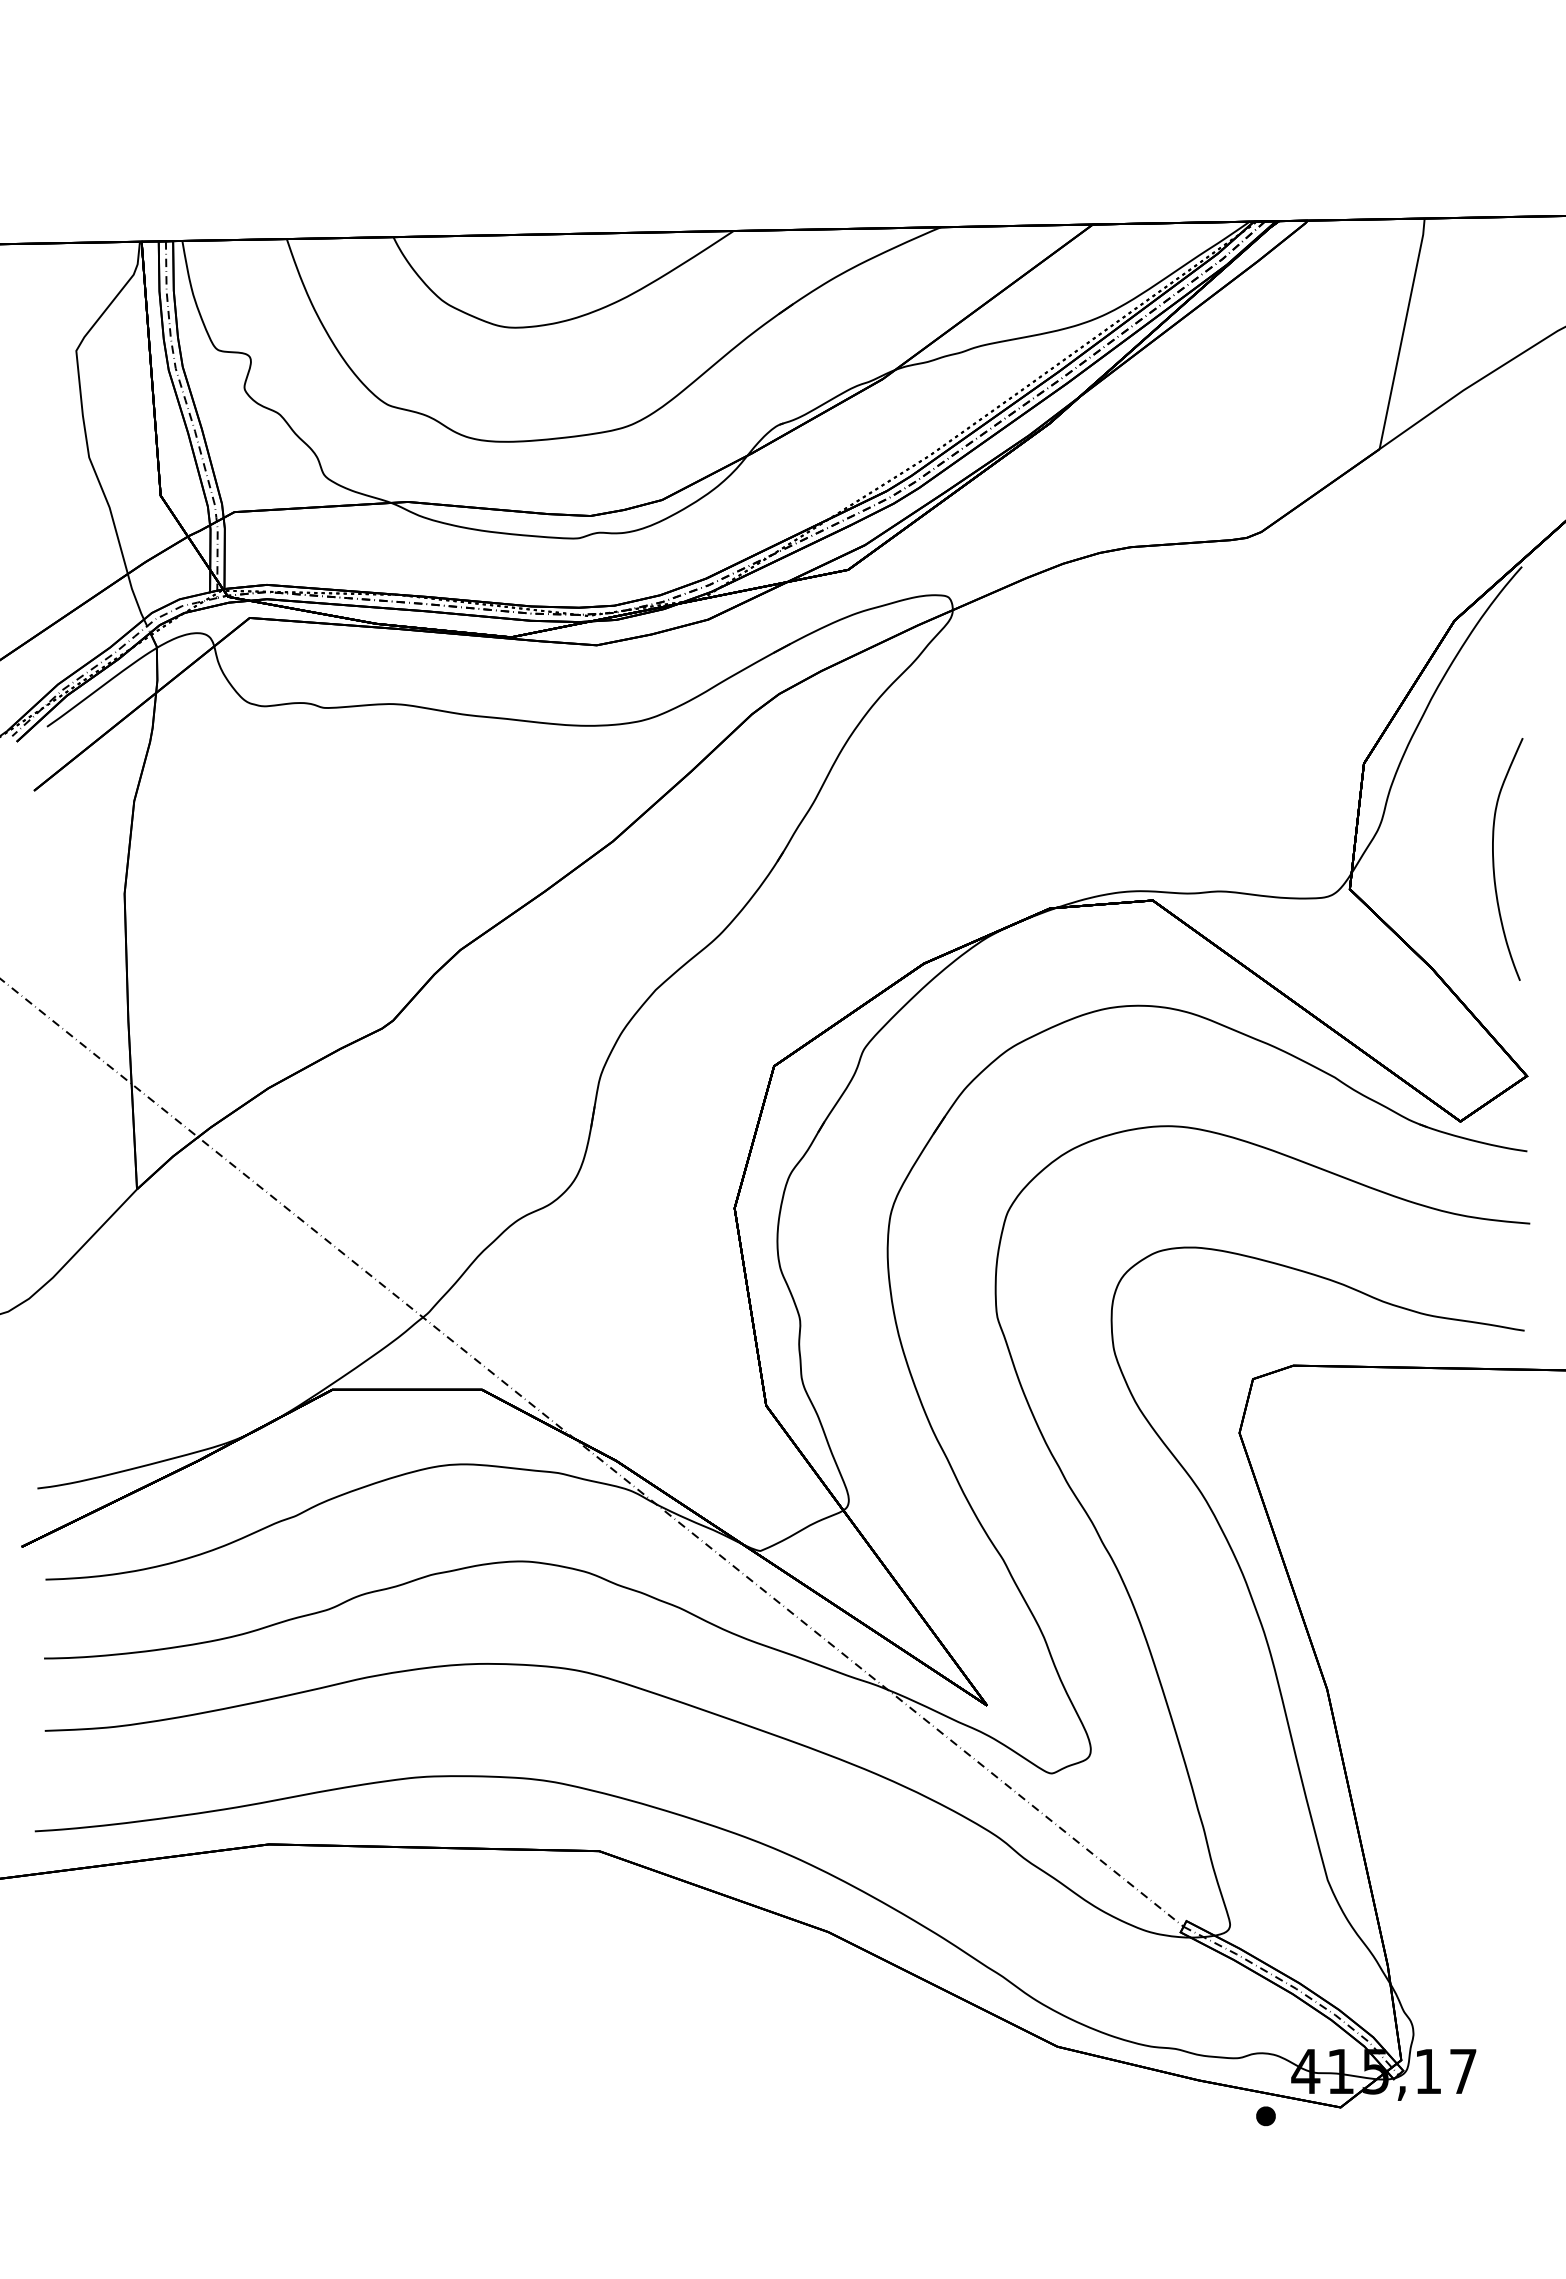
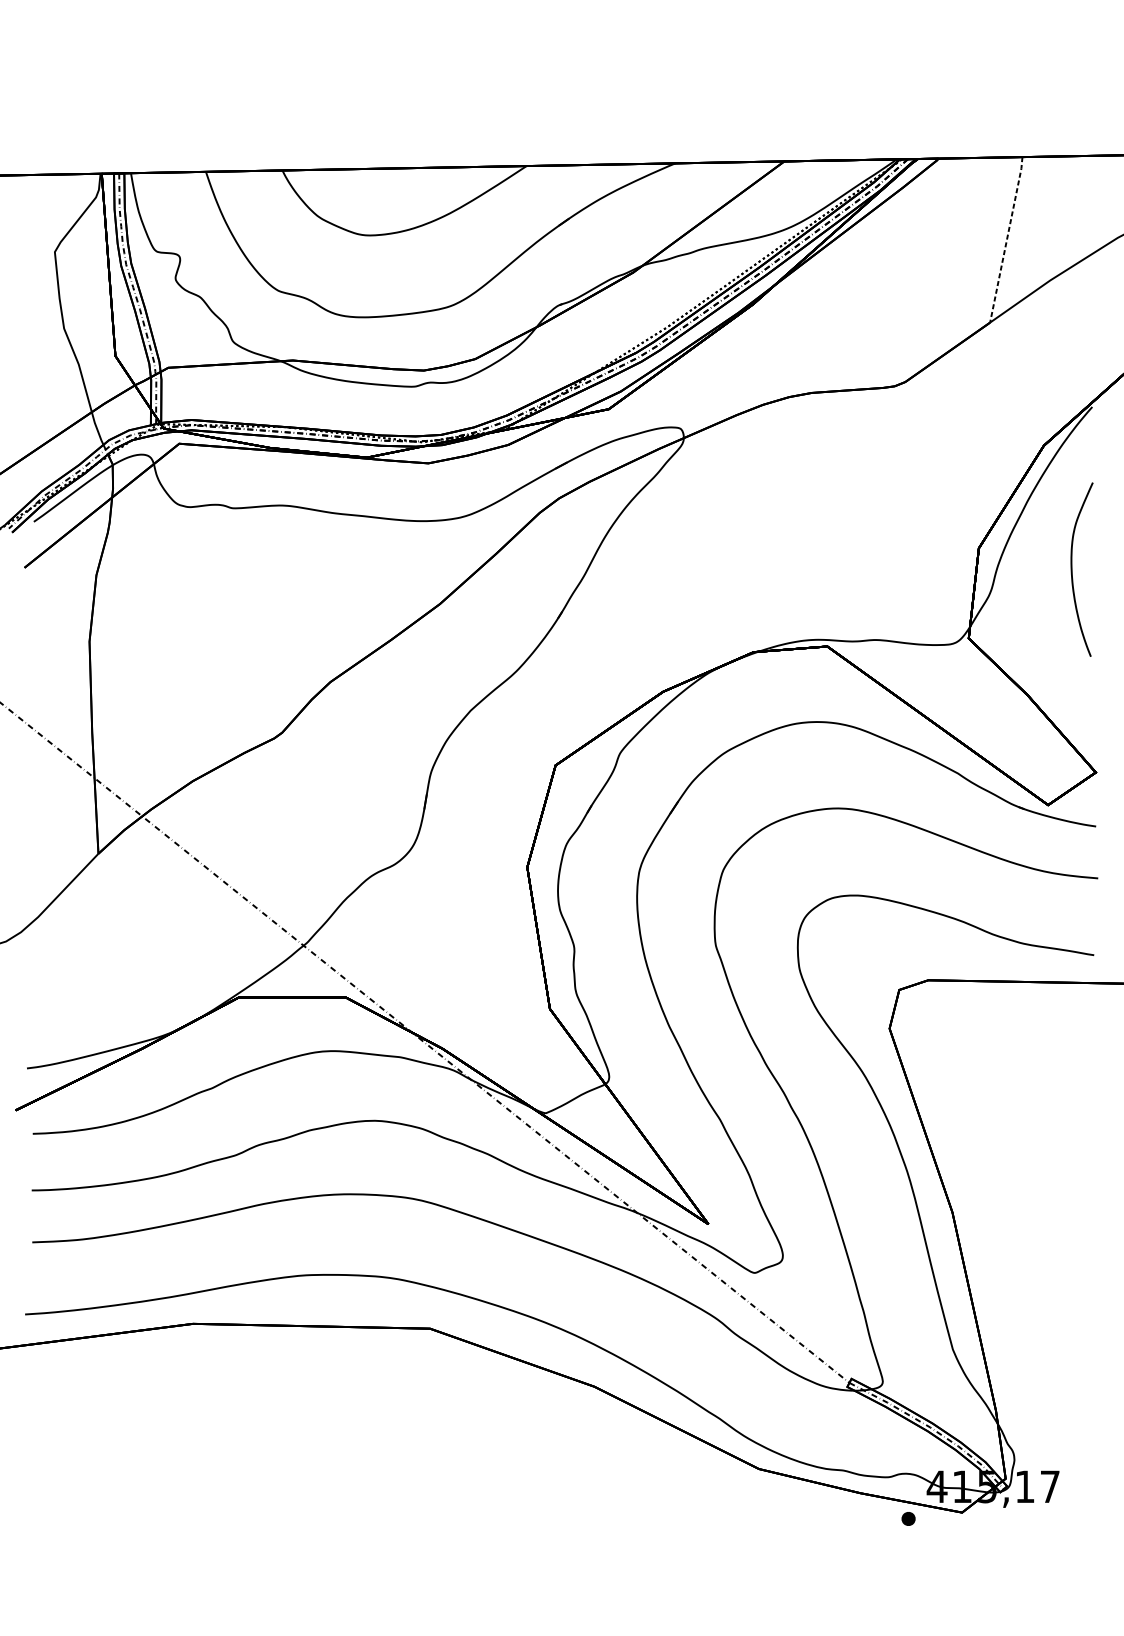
line: (1403, 333) -> (1007, 239), solid -> dashed
curve: (1494, 859) -> (1072, 569), moved

